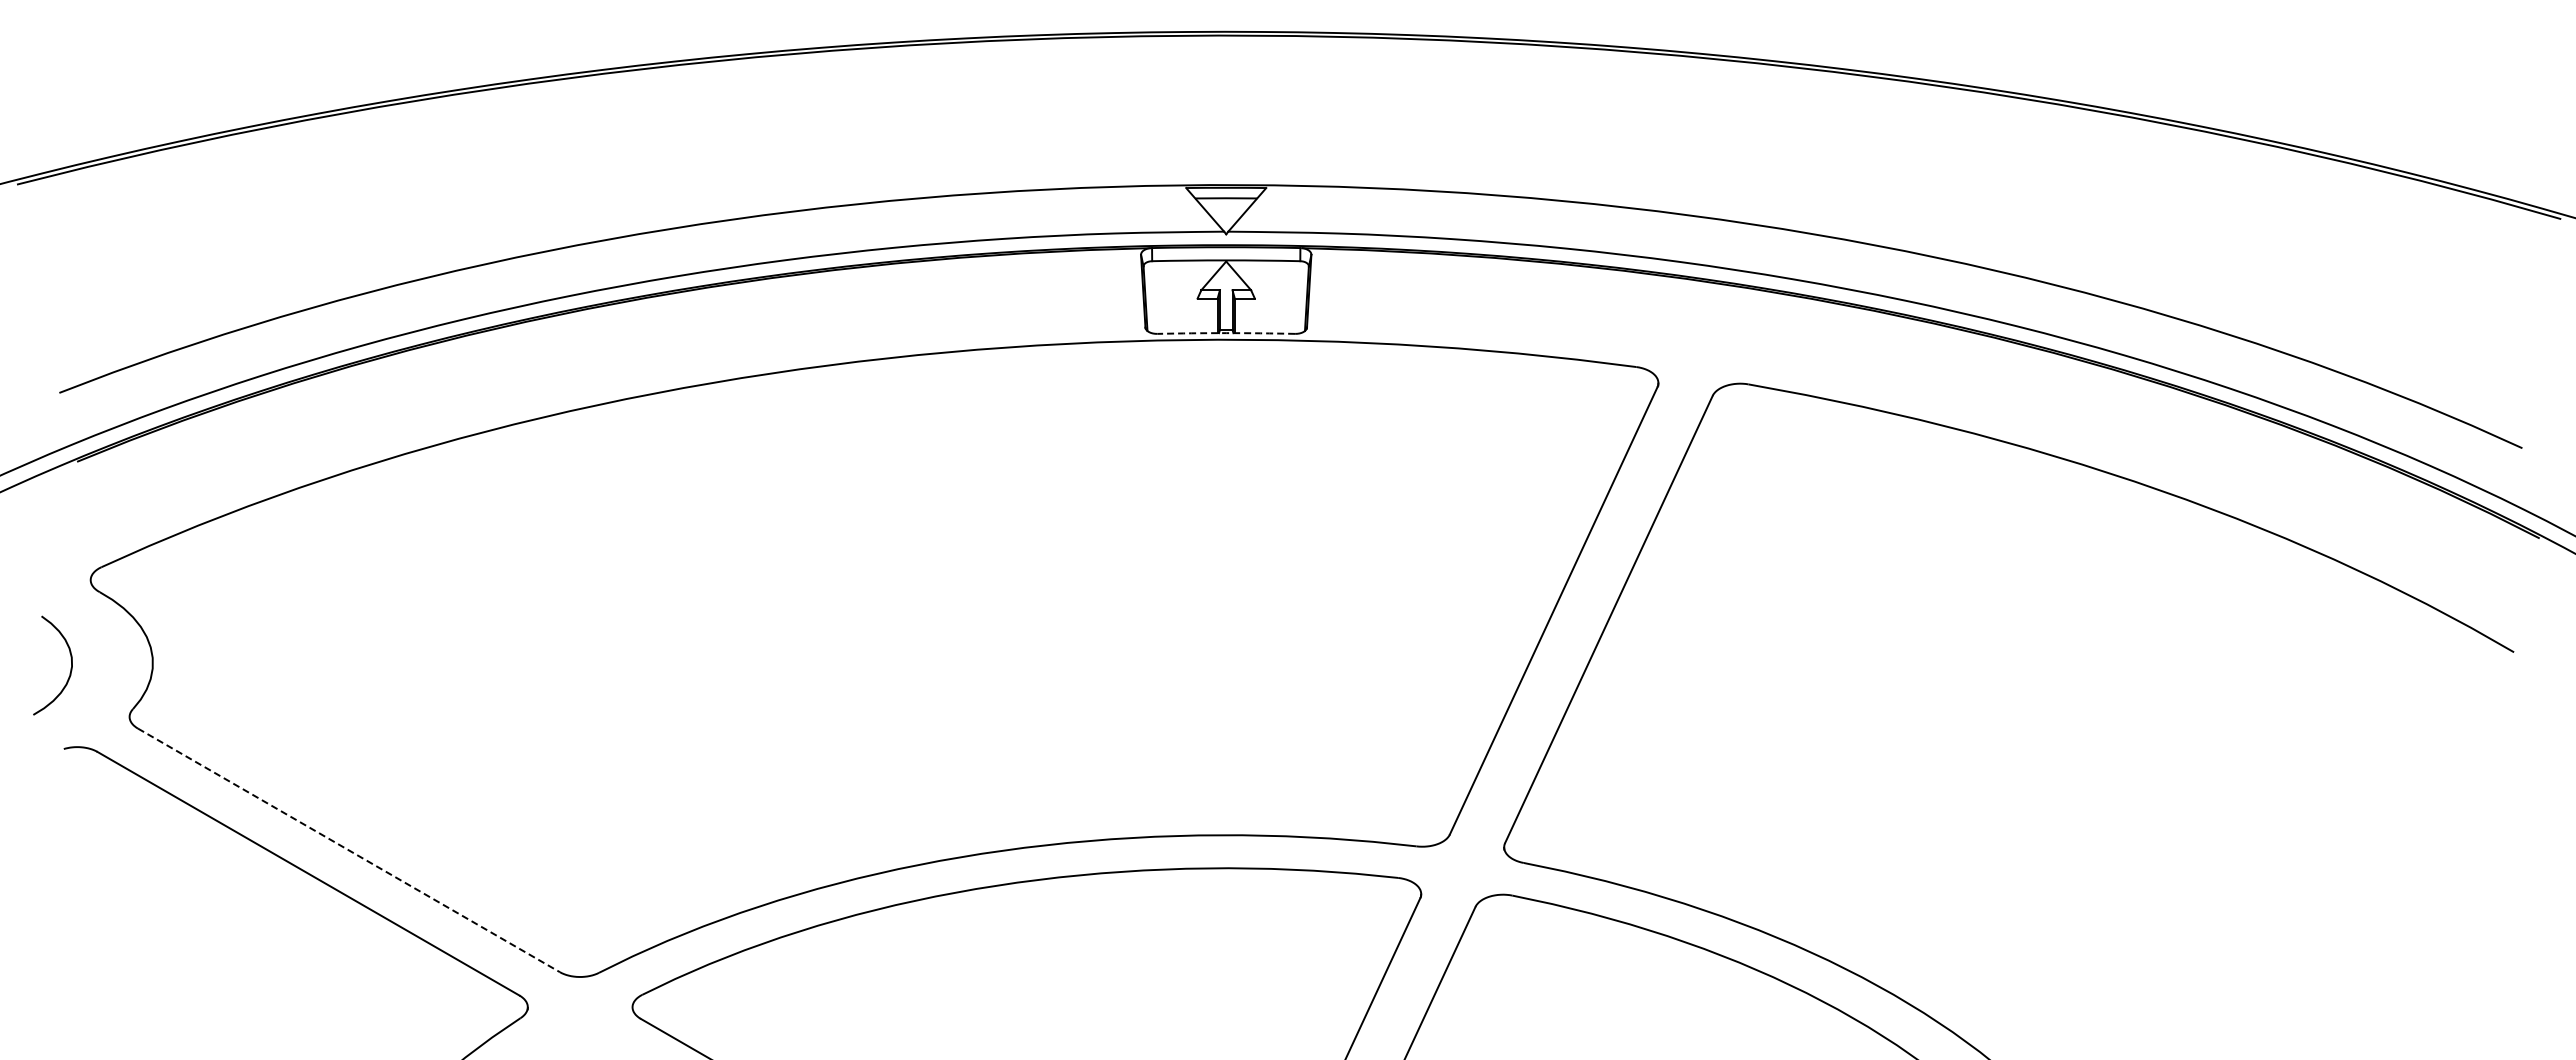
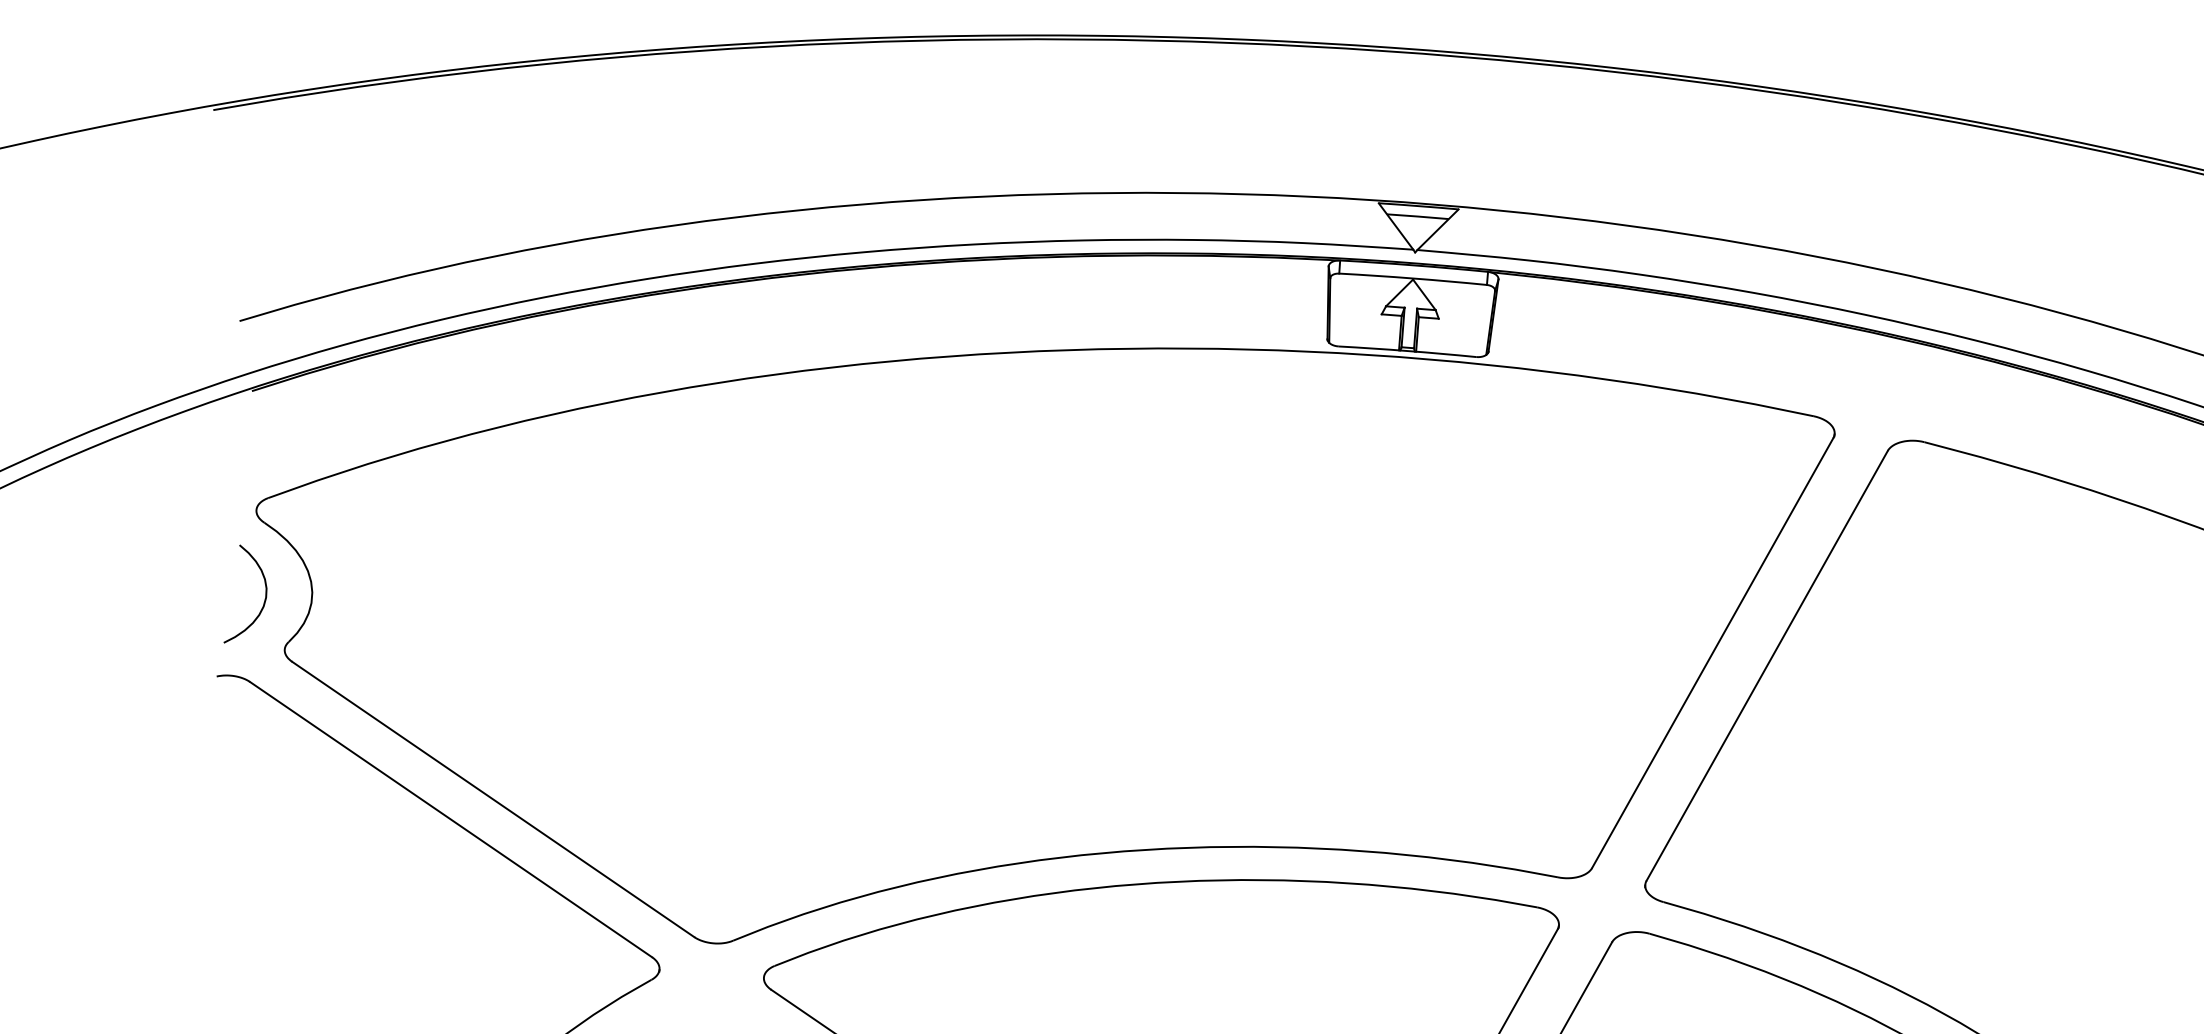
arc: (1226, 333) -> (1407, 351), dashed -> solid
curve: (70, 668) -> (264, 599), moved
line: (348, 850) -> (492, 799), dashed -> solid

